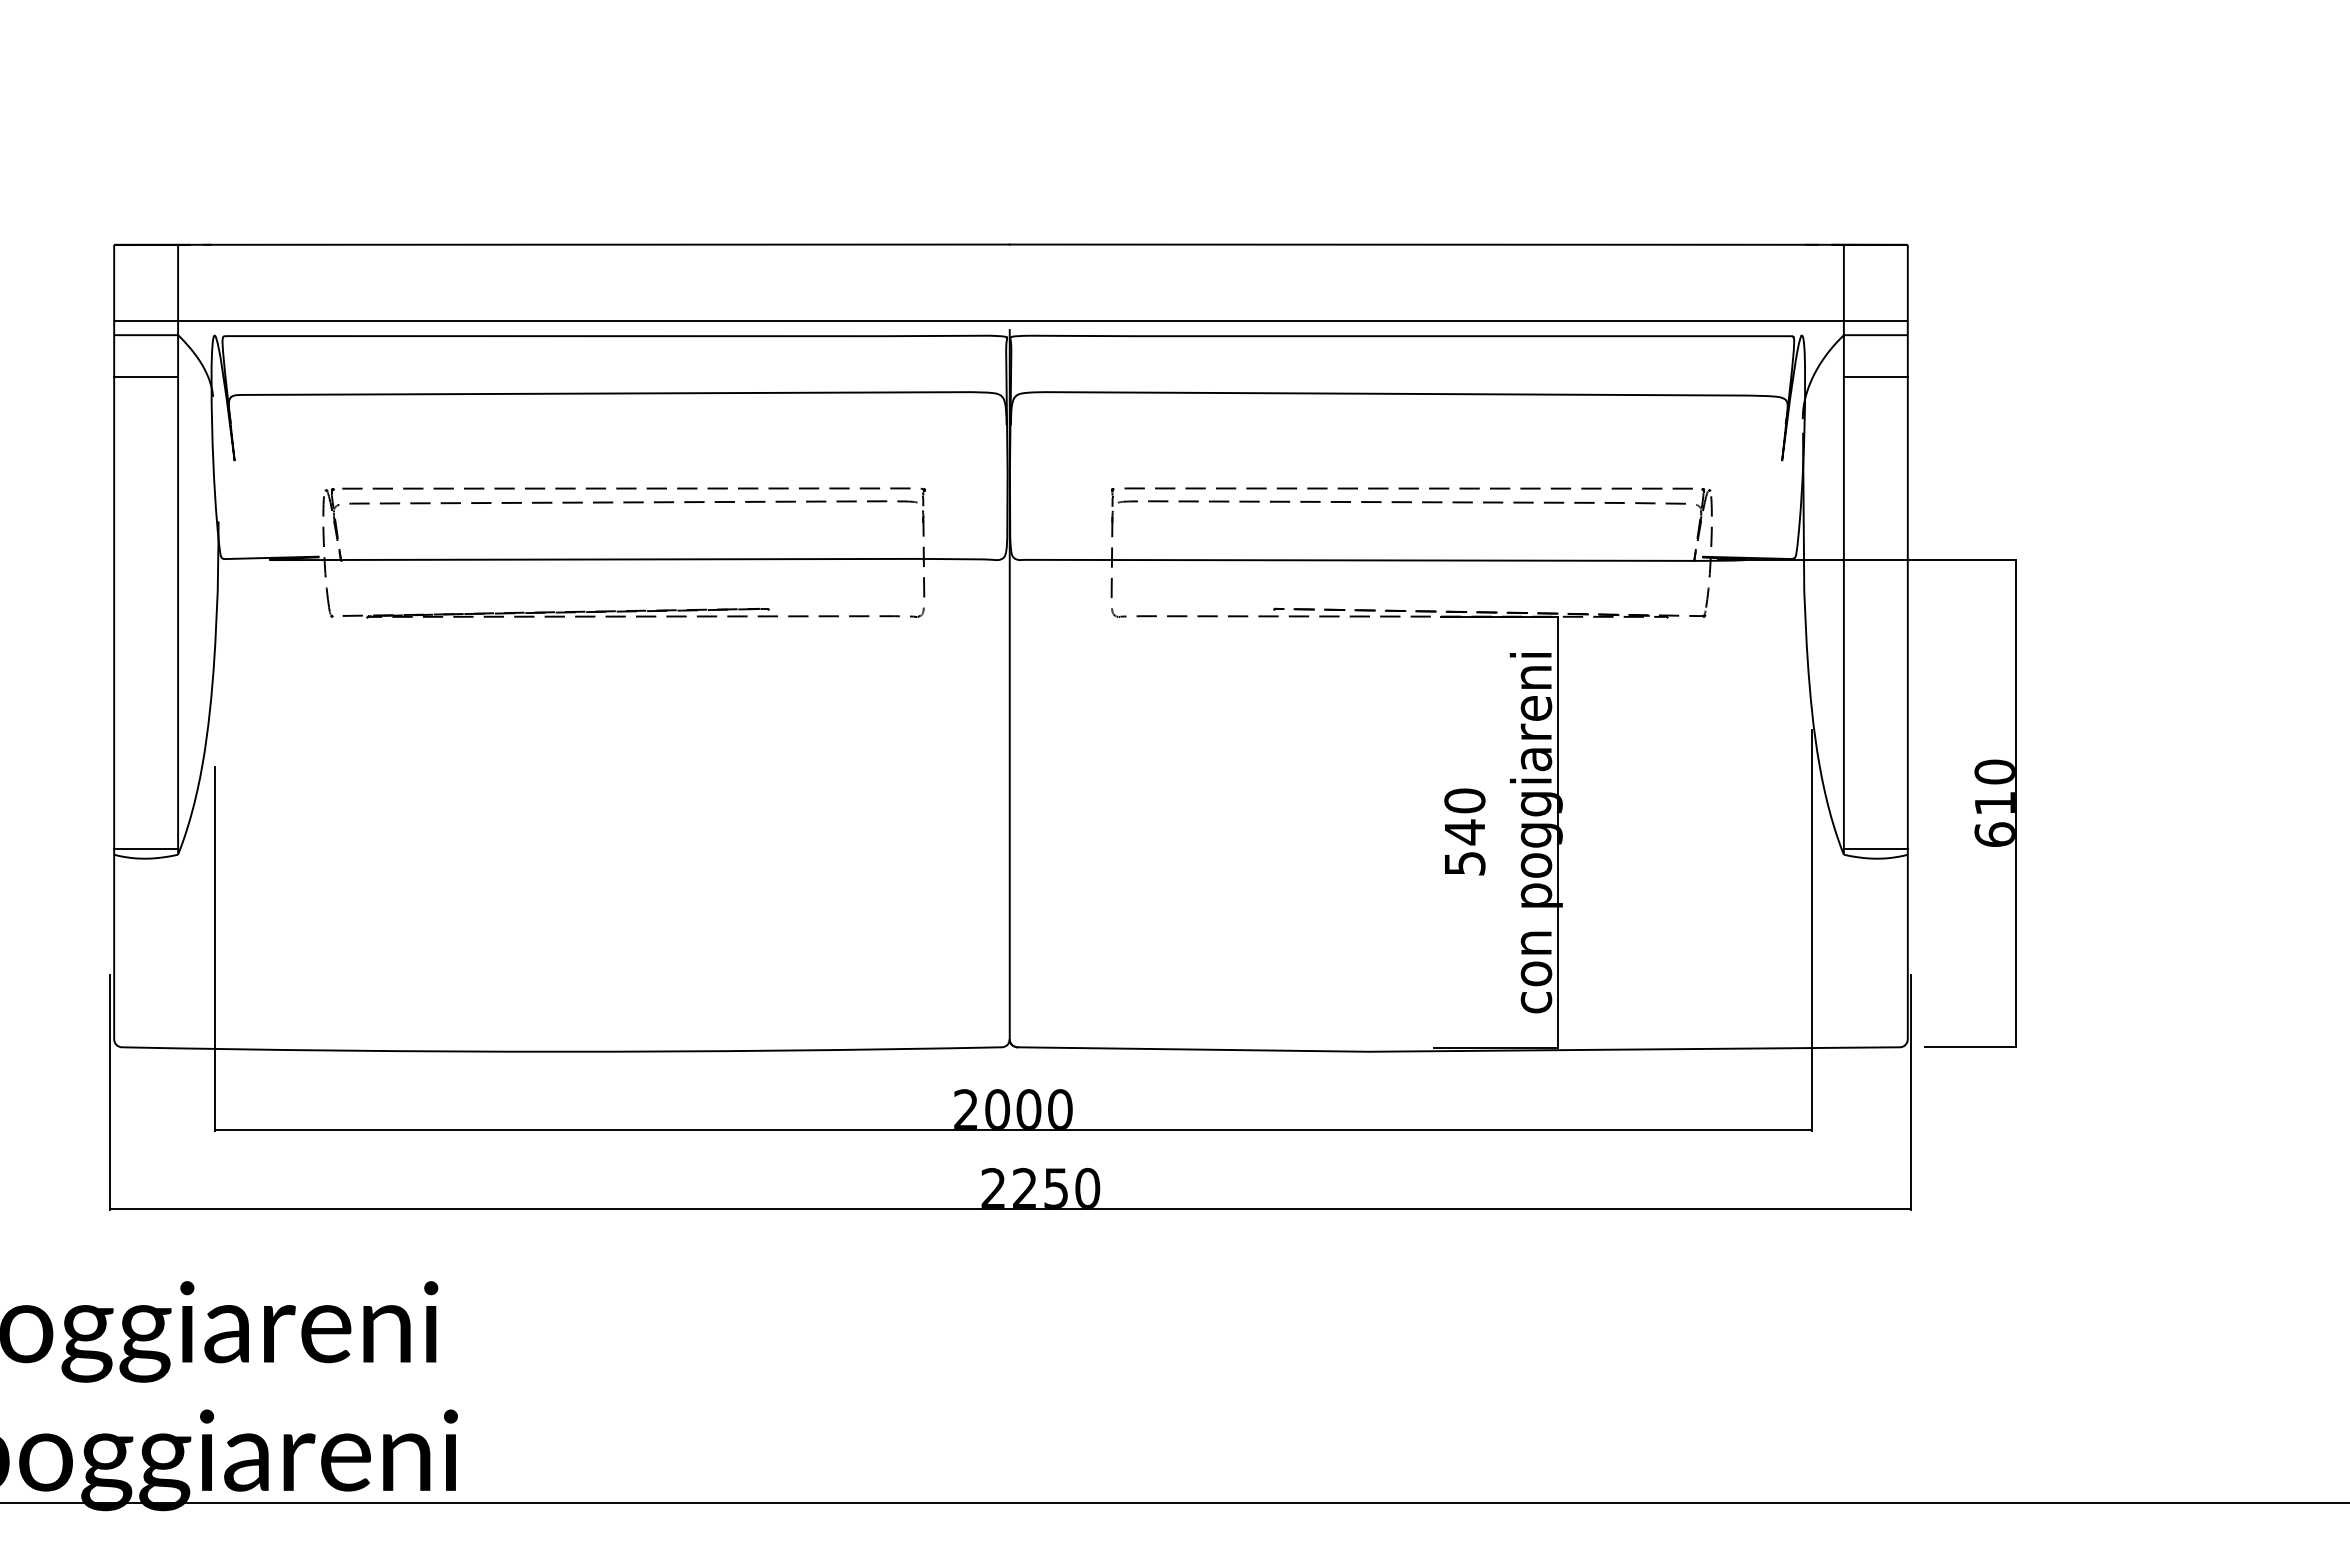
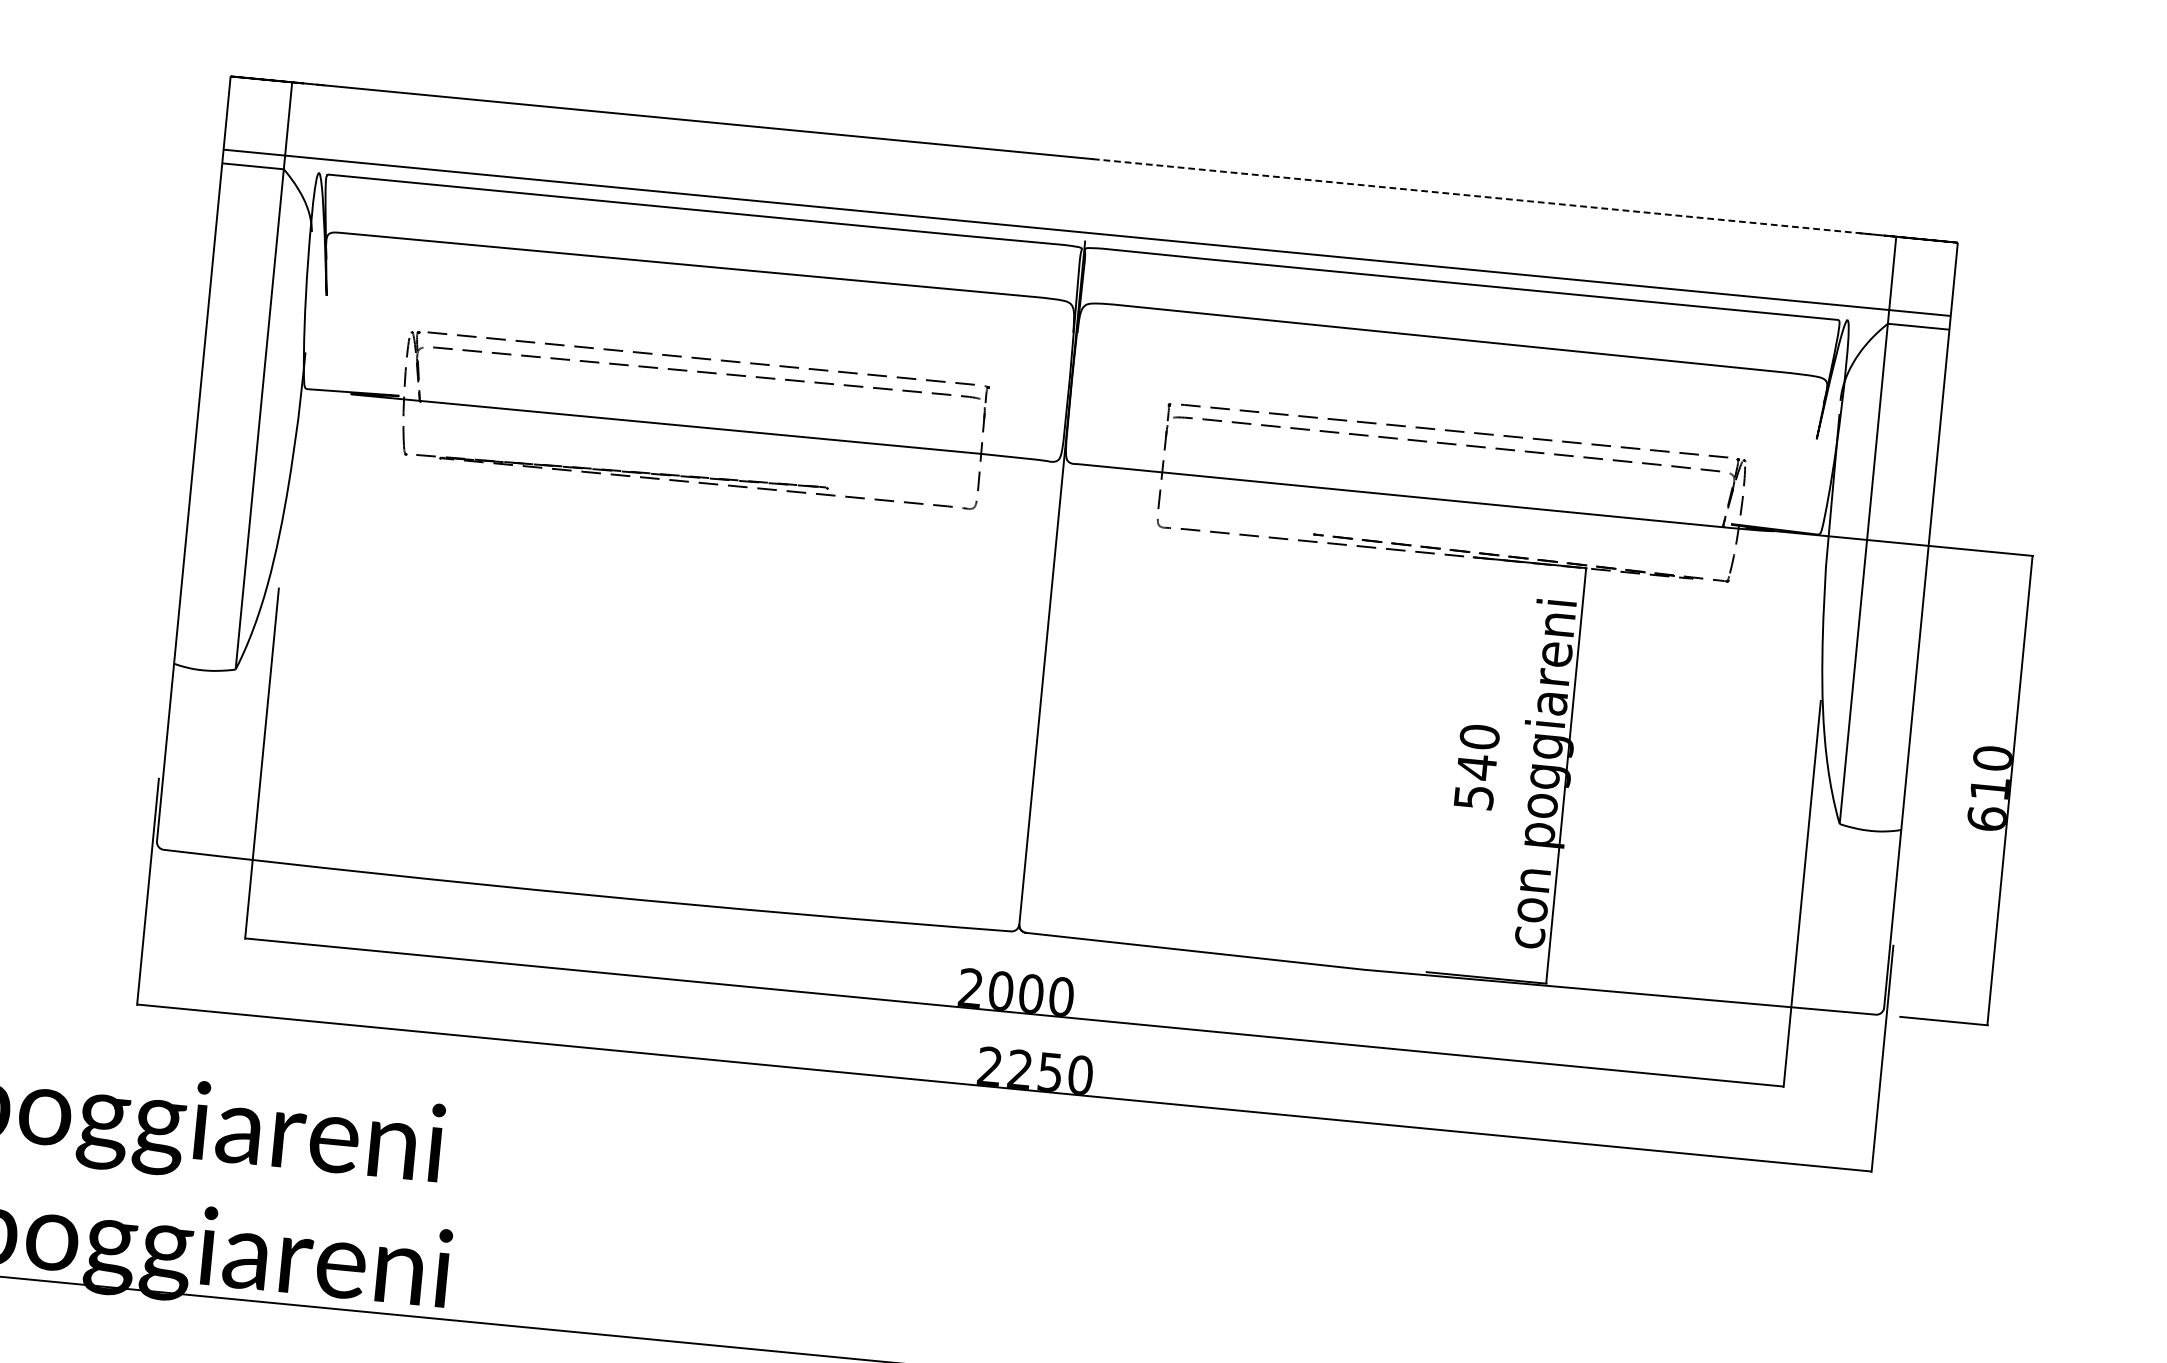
line: (1414, 244) -> (1482, 196), solid -> dashed
line: (146, 377) -> (249, 207), removed
line: (1875, 377) -> (1914, 367), removed
line: (146, 849) -> (205, 661), removed
line: (1875, 849) -> (1870, 821), removed

